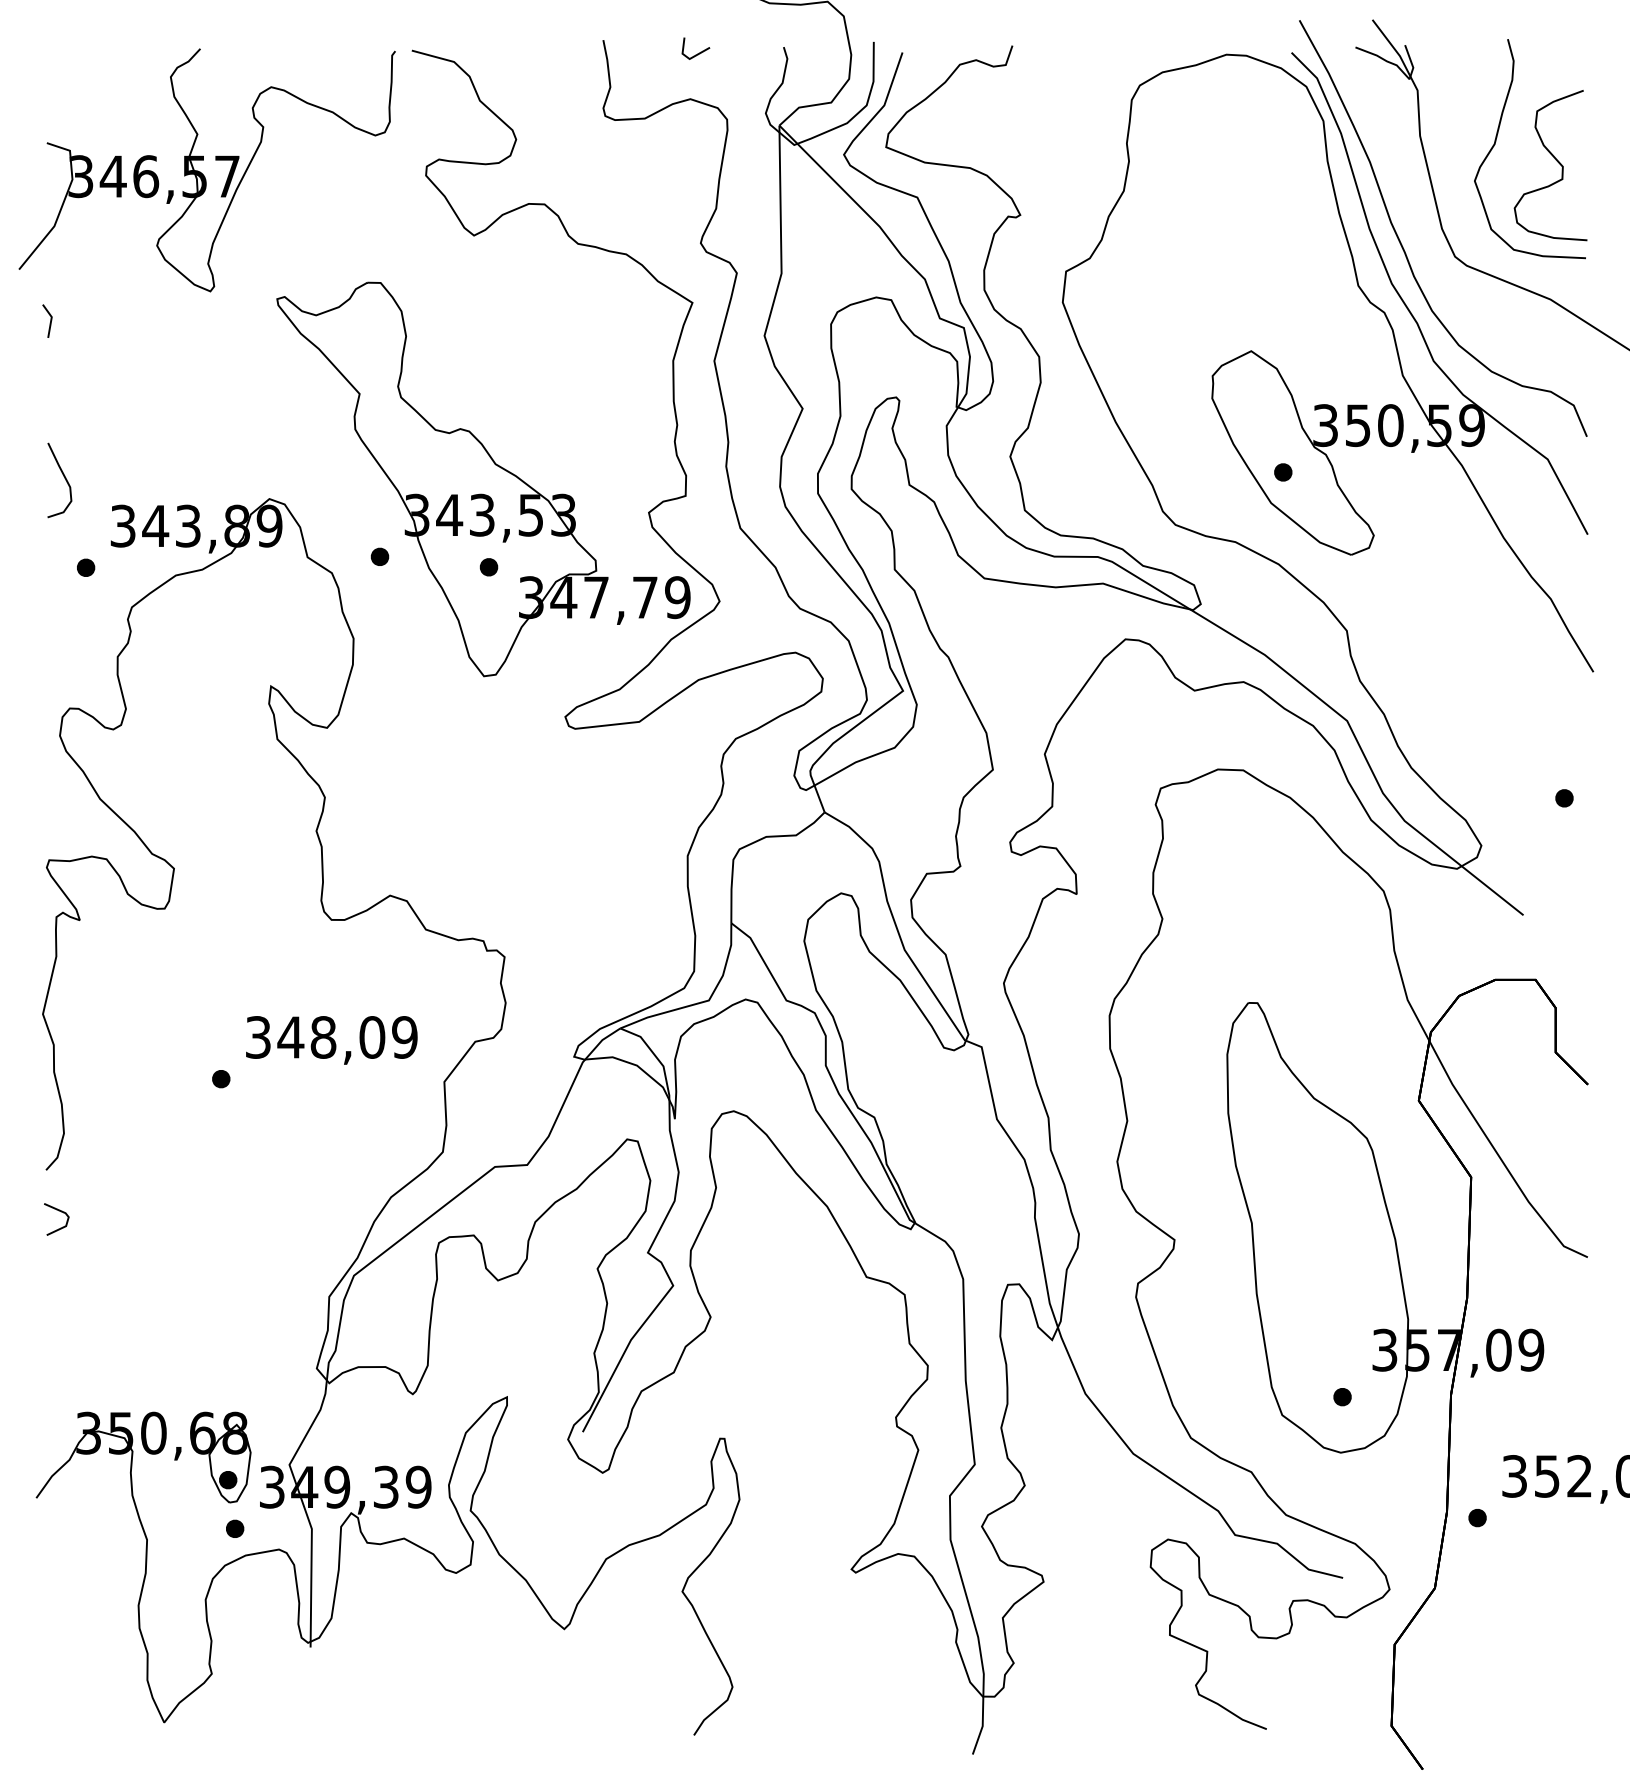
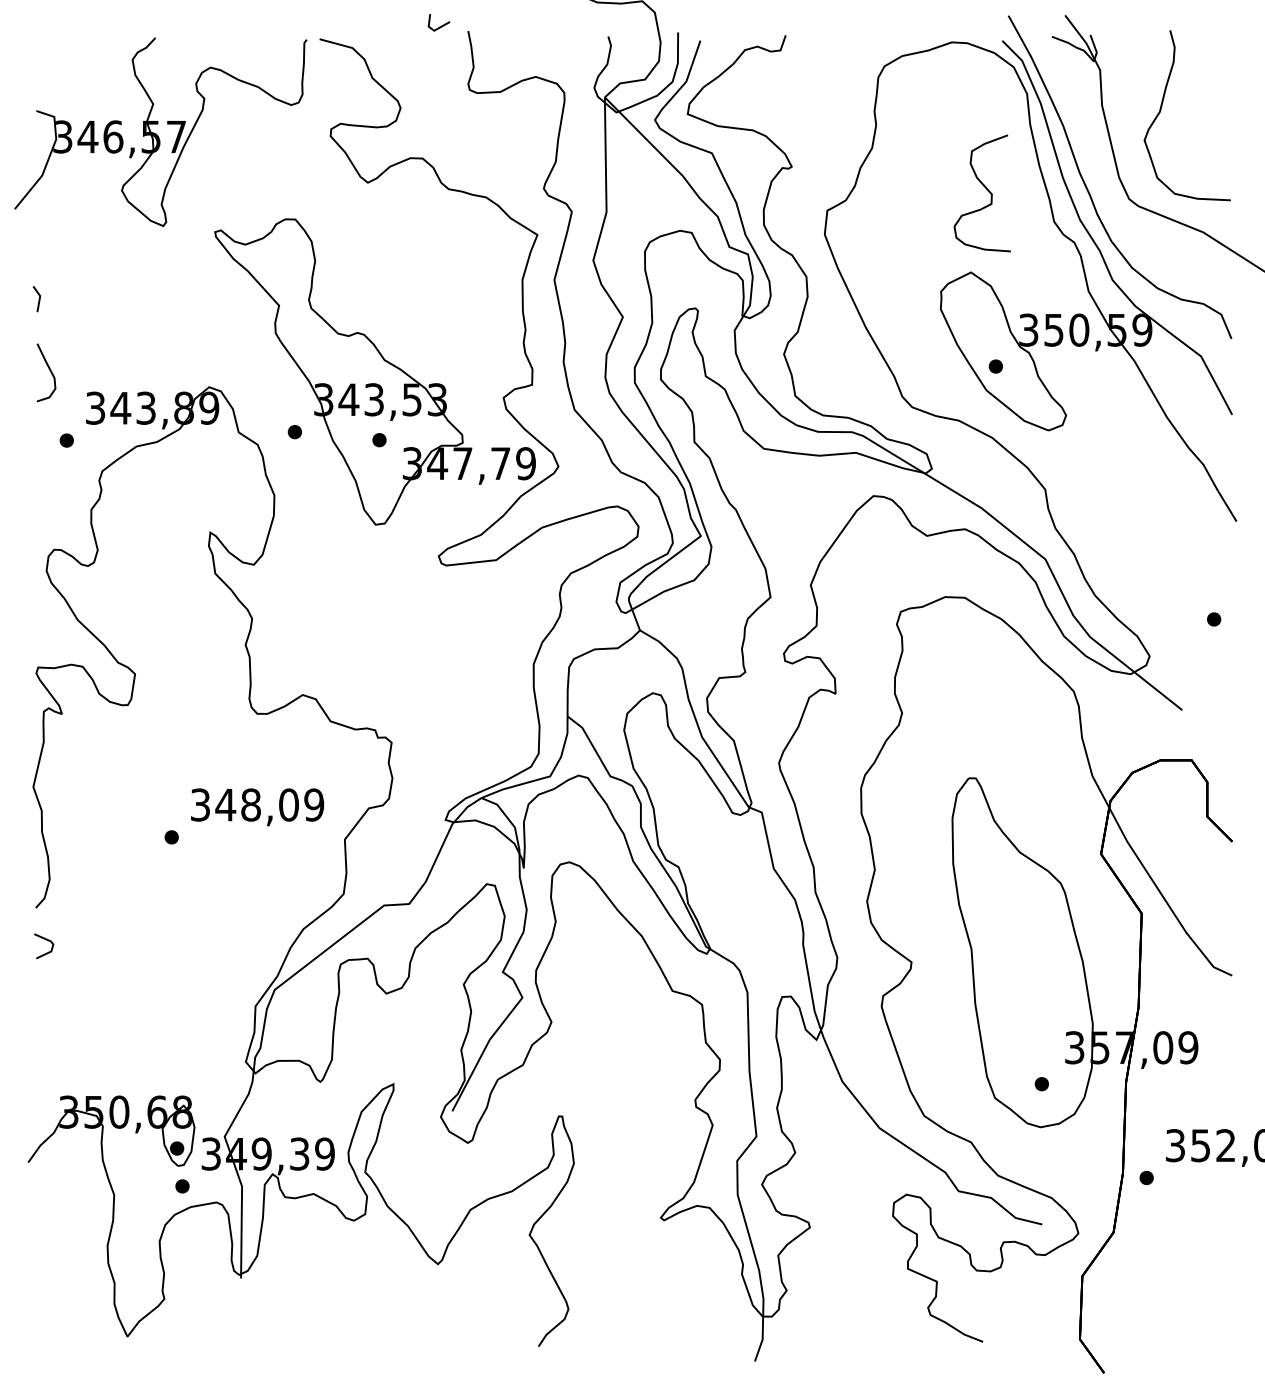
line: (696, 53) -> (439, 26), moved
curve: (1554, 159) -> (985, 188), moved
line: (49, 321) -> (38, 299), moved

